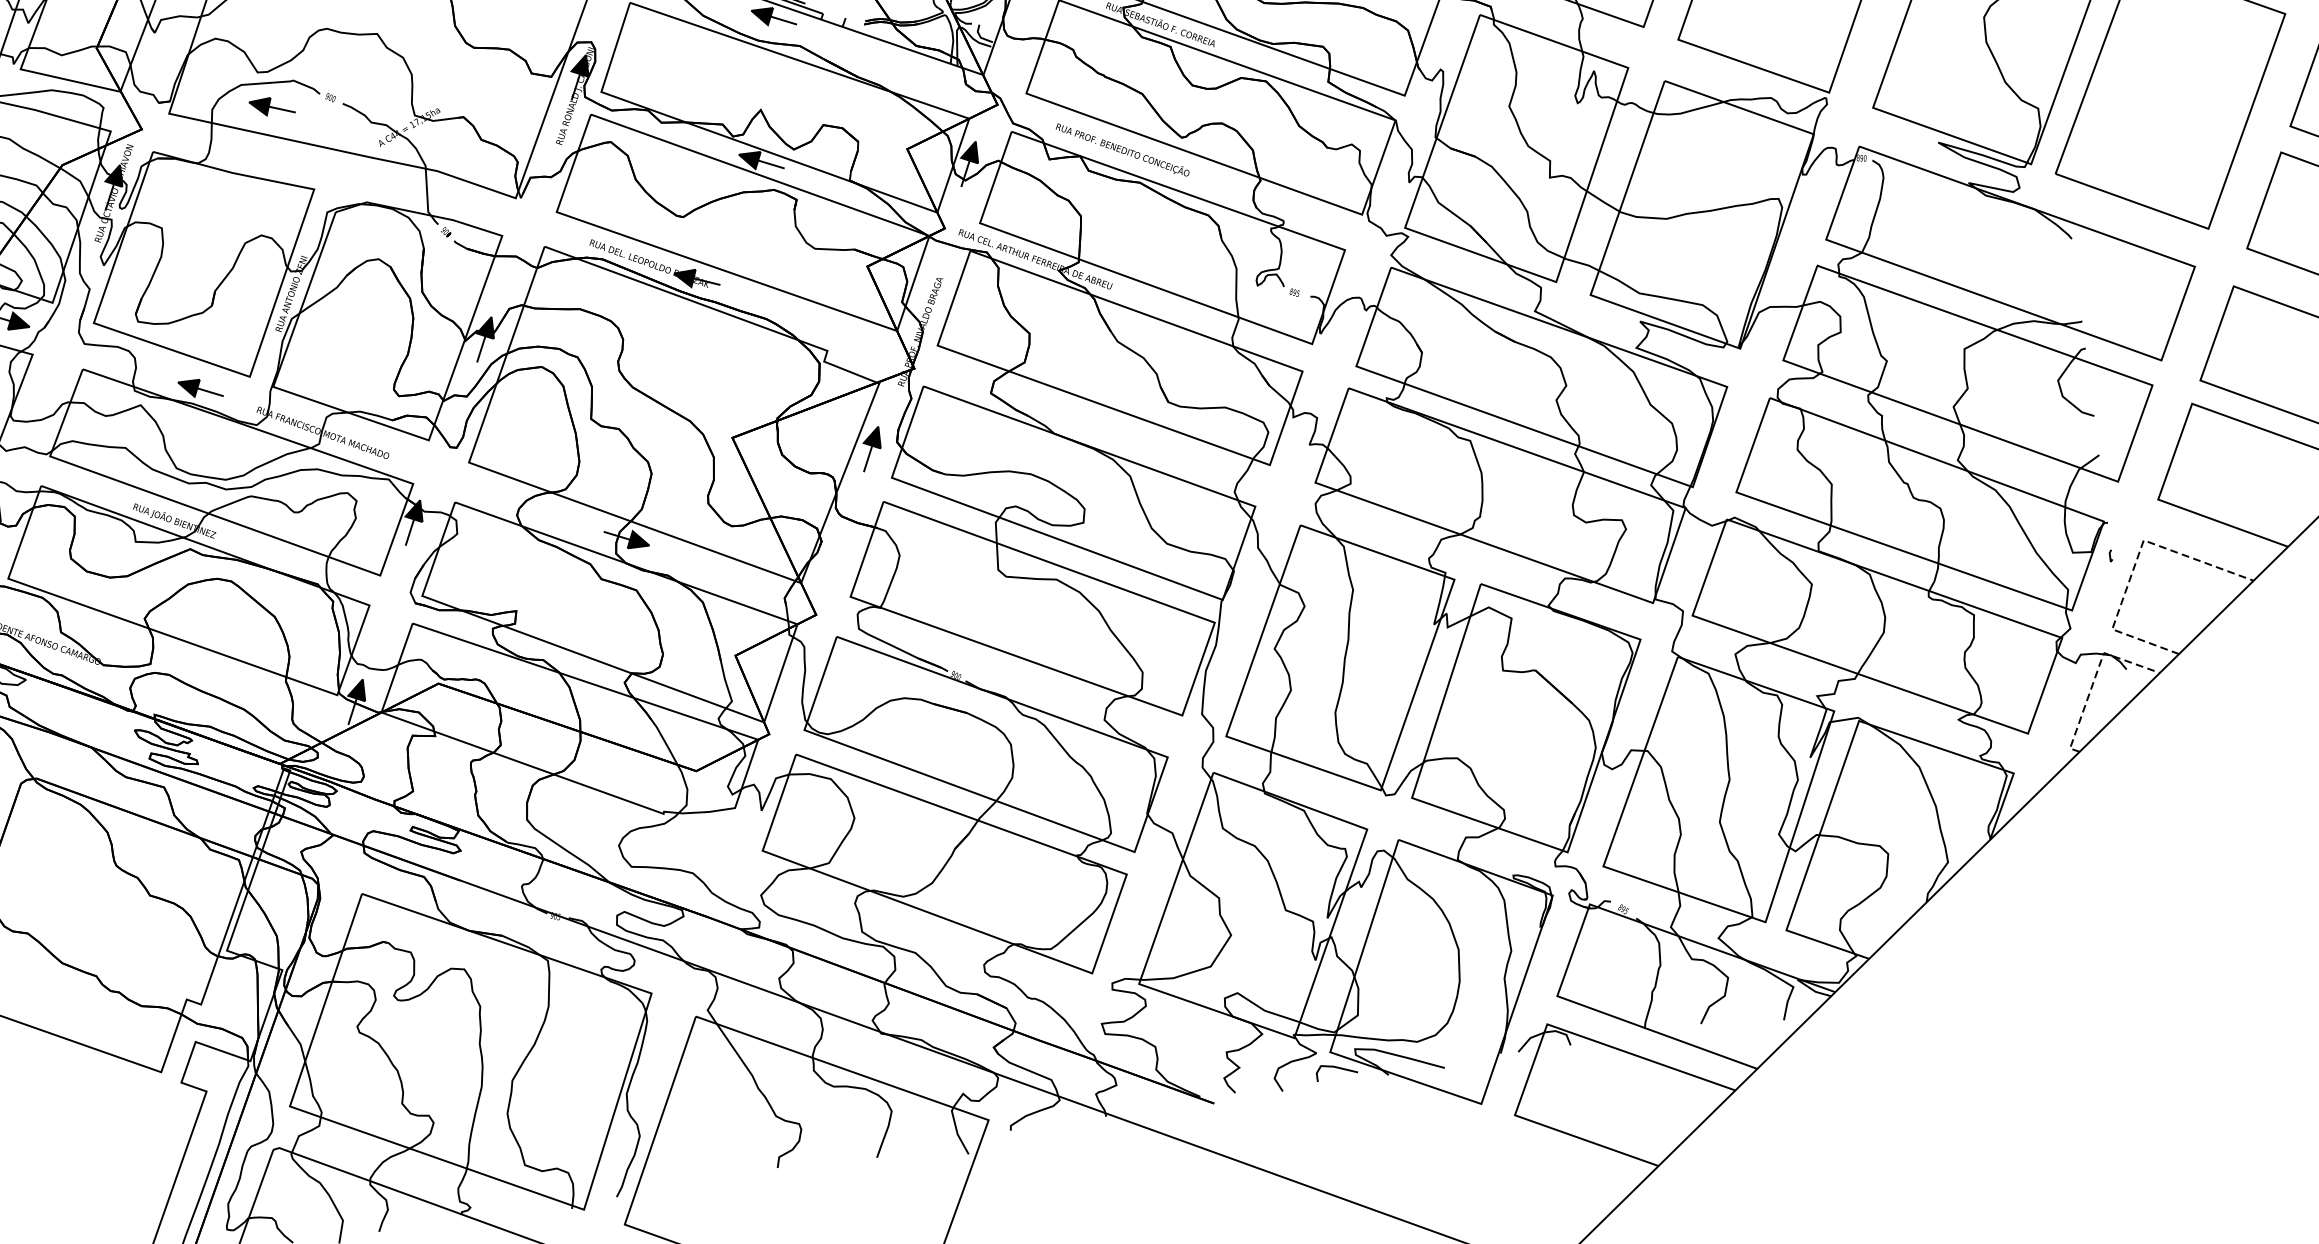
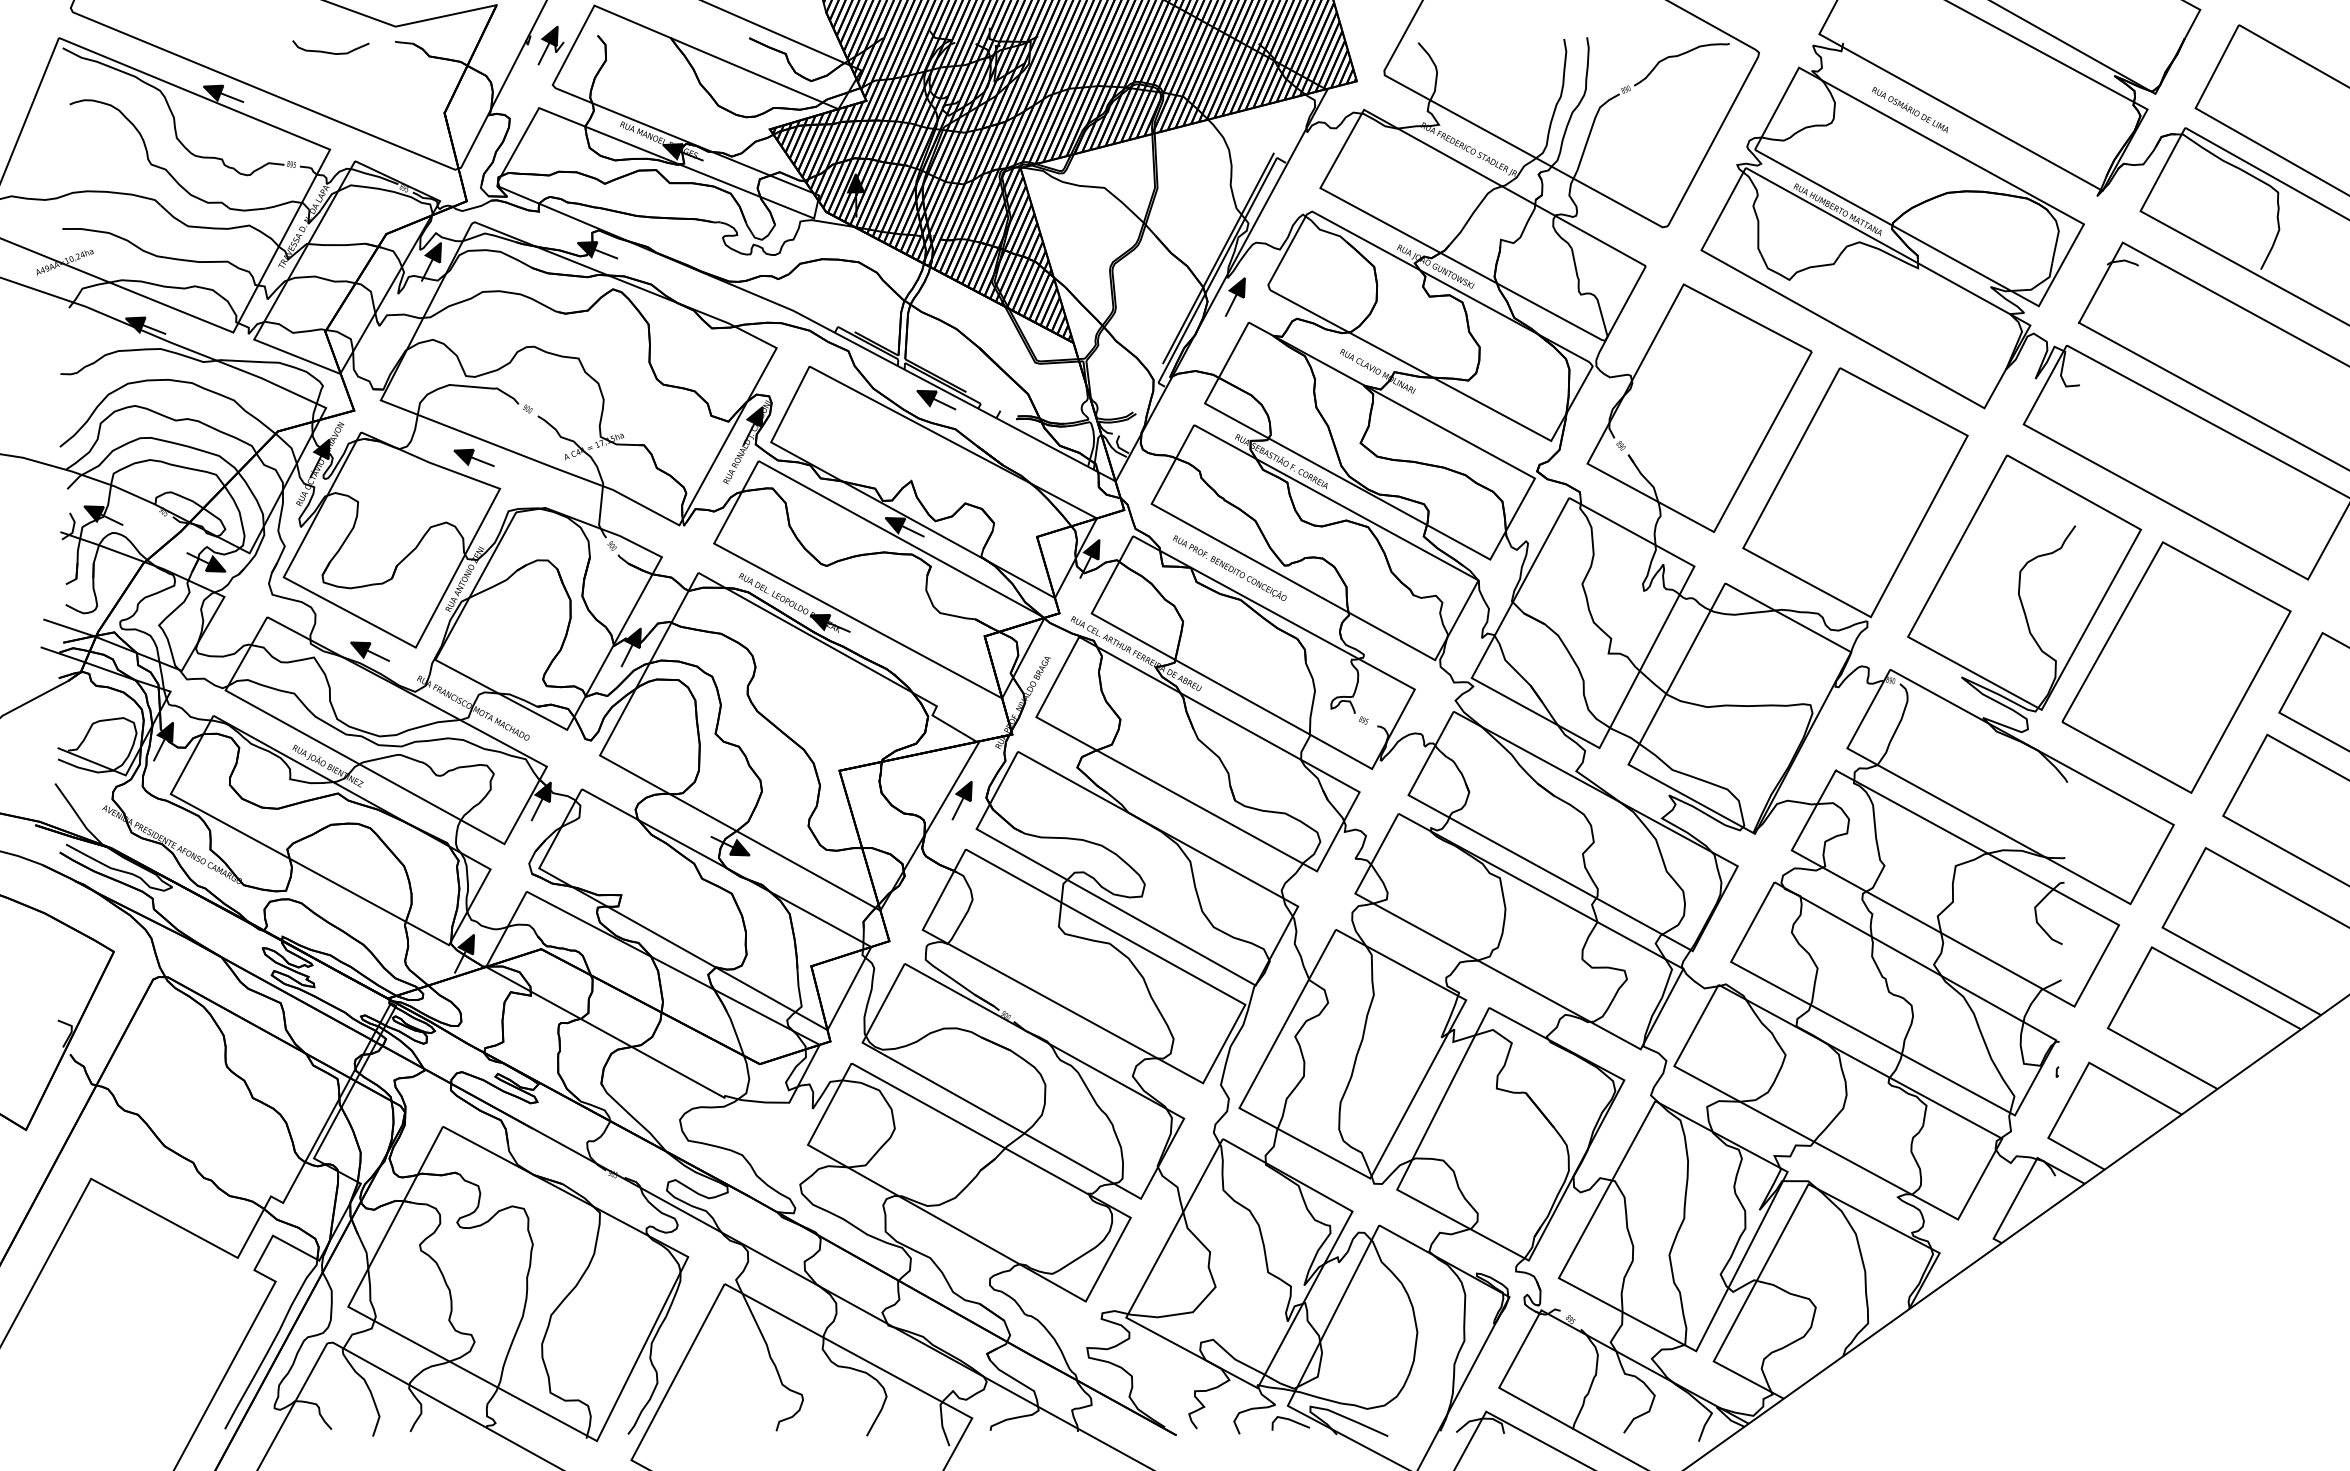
part: (271, 106) -> (473, 457), moved
line: (2135, 563) -> (2078, 1082), dashed -> solid
line: (2095, 678) -> (2026, 1179), dashed -> solid

